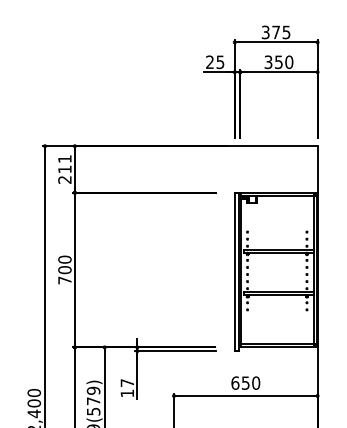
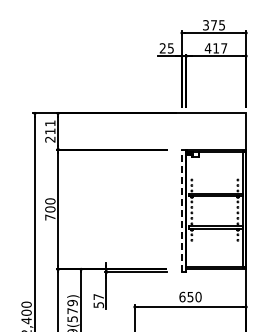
text: (278, 62) -> (215, 48), 350 -> 417
line: (234, 271) -> (181, 210), solid -> dashed
text: (127, 393) -> (98, 305), 17 -> 57

